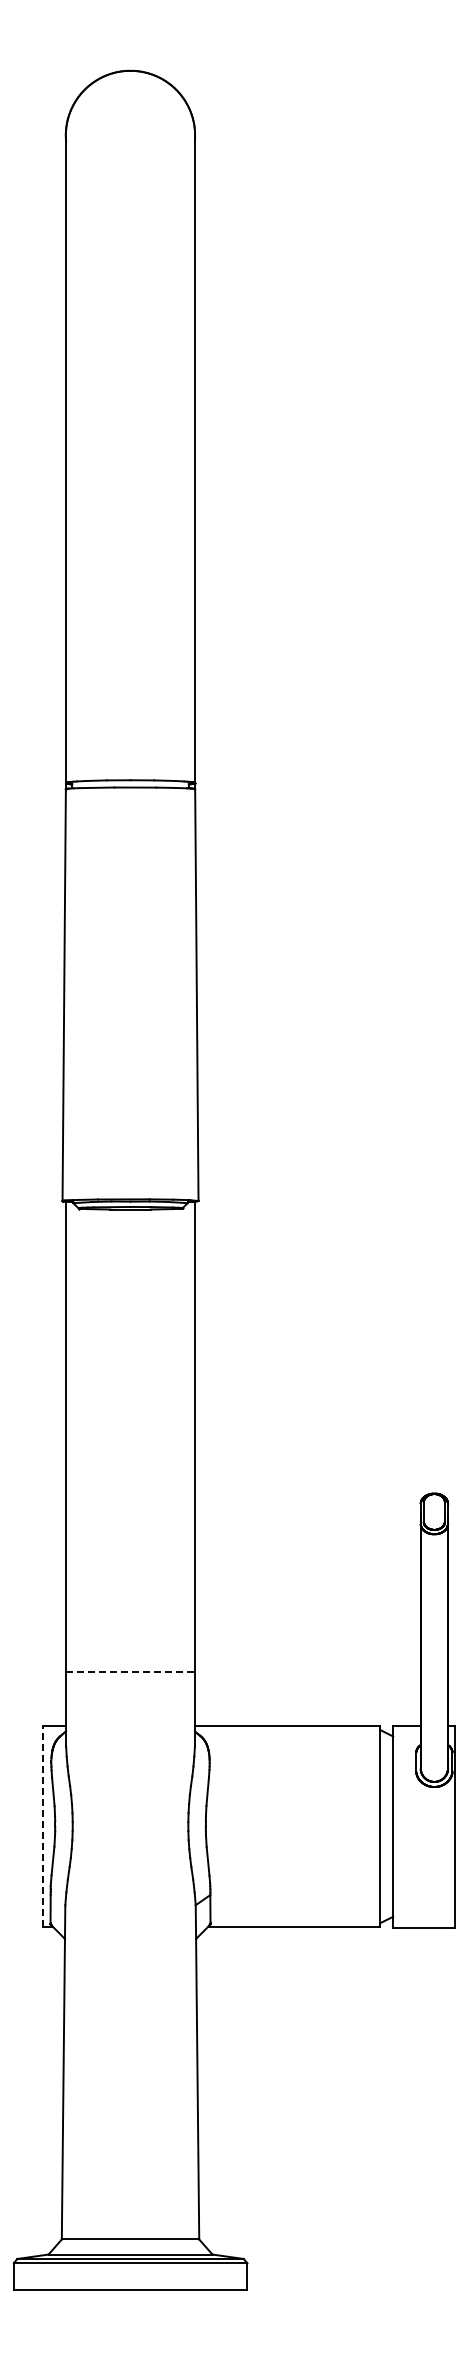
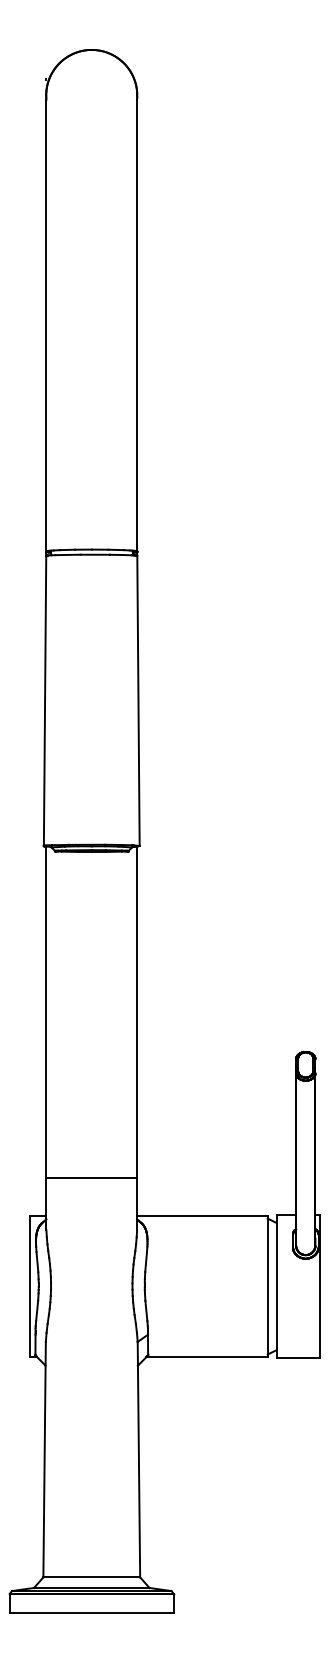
line: (131, 1672) -> (92, 1178), dashed -> solid
line: (42, 1826) -> (29, 1286), dashed -> solid

